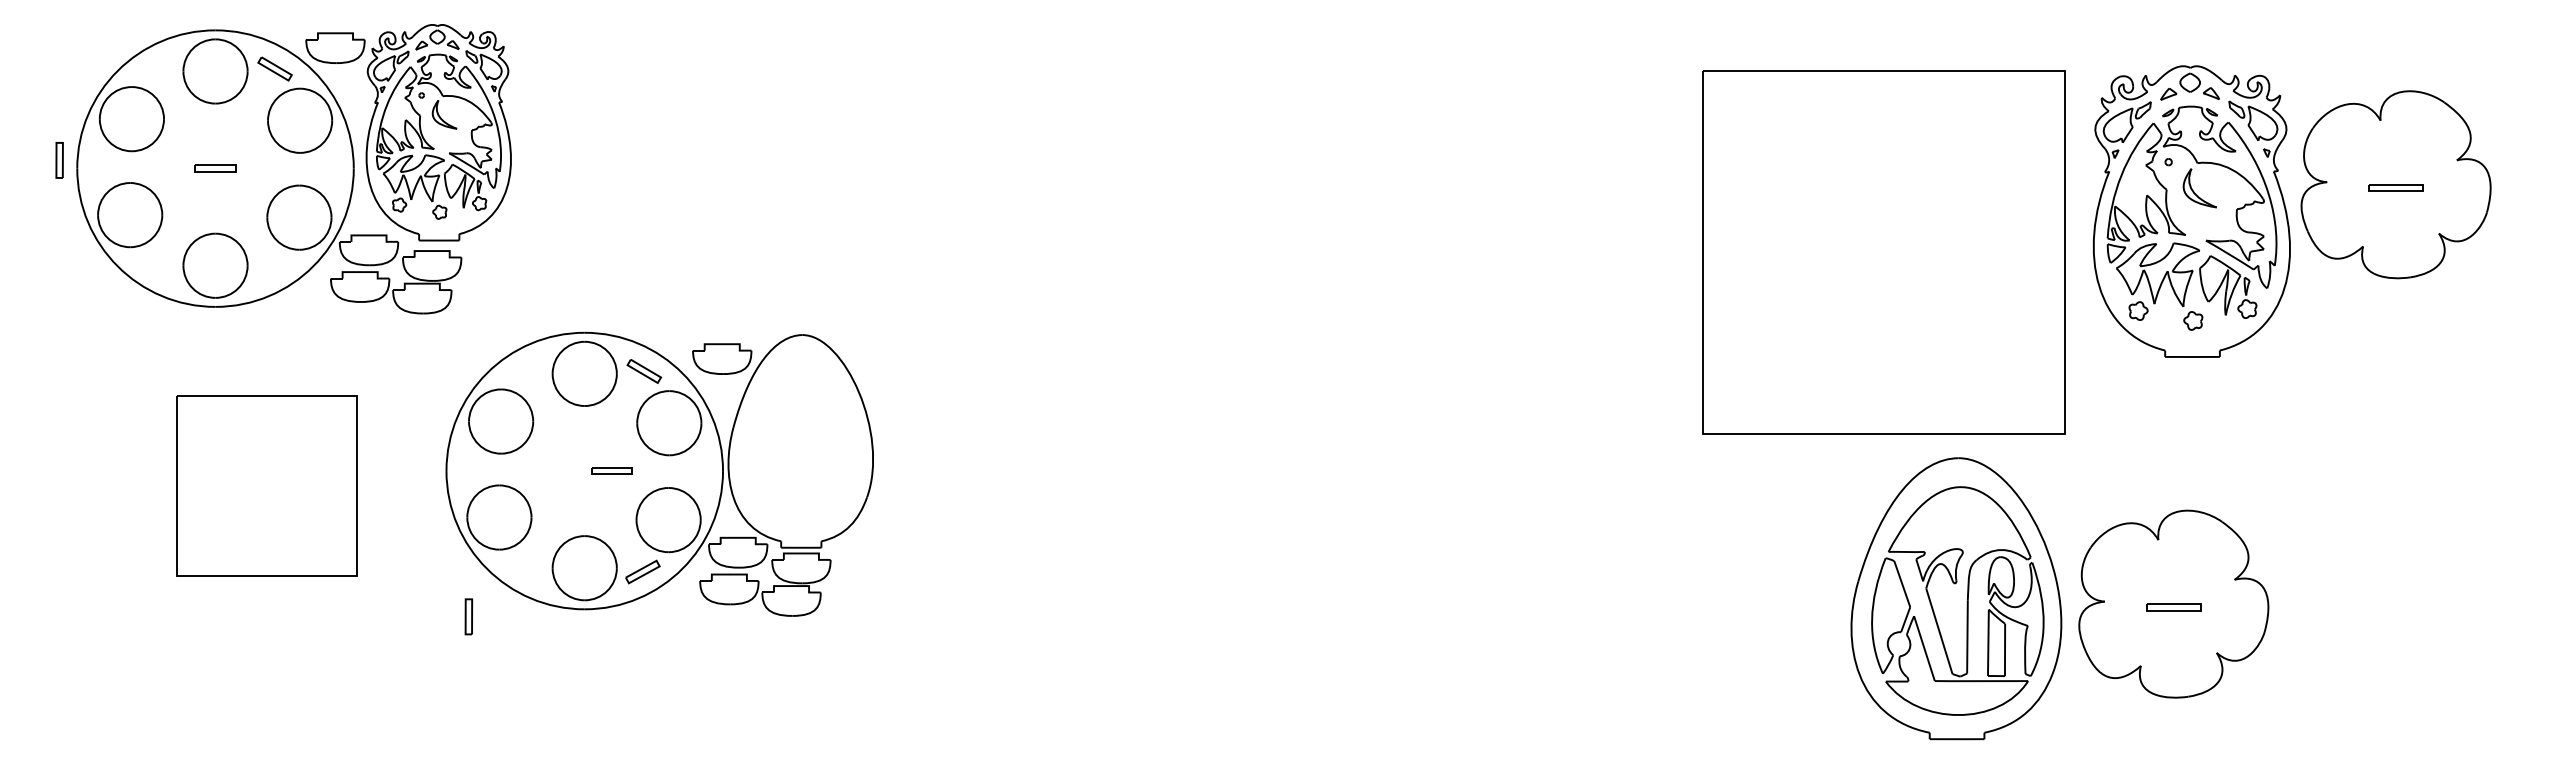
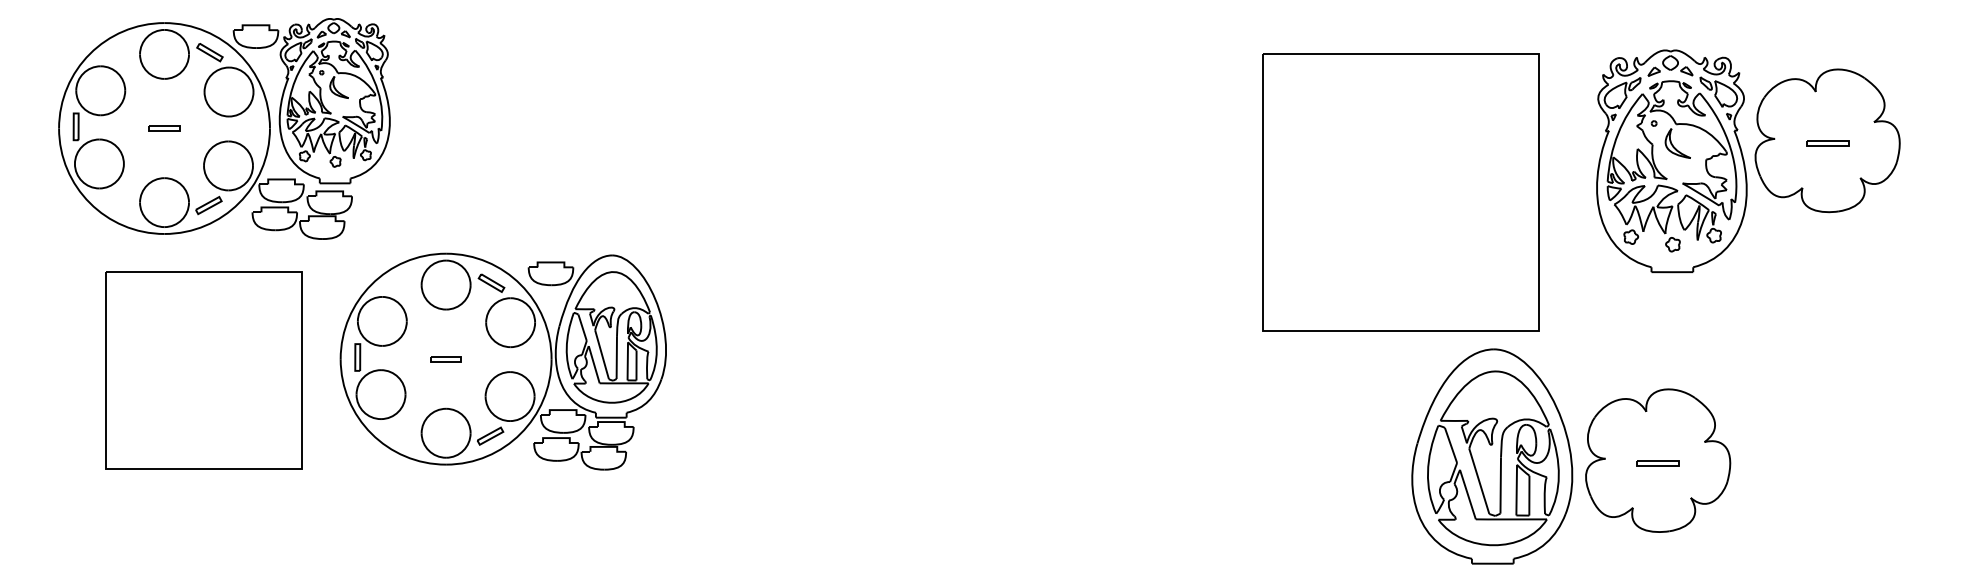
part: (59, 160) -> (76, 126), moved
part: (1883, 252) -> (1400, 192), moved
part: (273, 269) -> (208, 205), added
part: (801, 442) -> (611, 337), added
part: (611, 470) -> (445, 358), moved
part: (266, 485) -> (203, 370), size x1.43
part: (468, 616) -> (357, 357), moved

